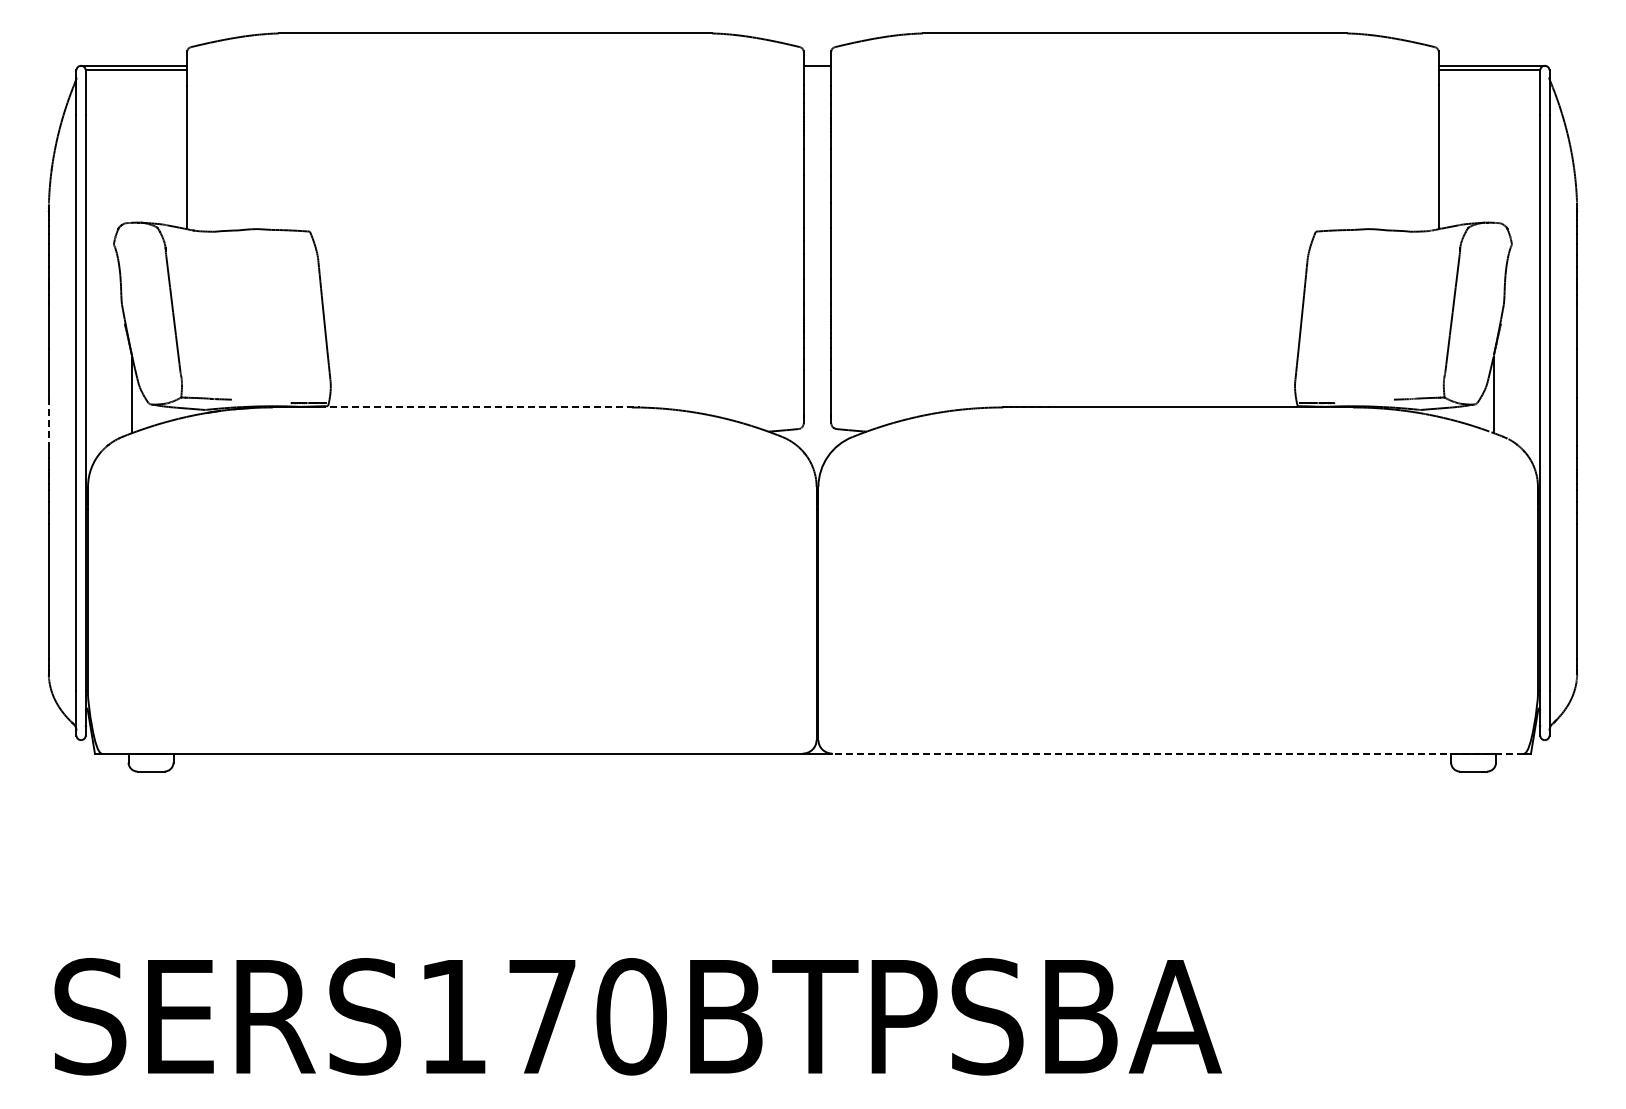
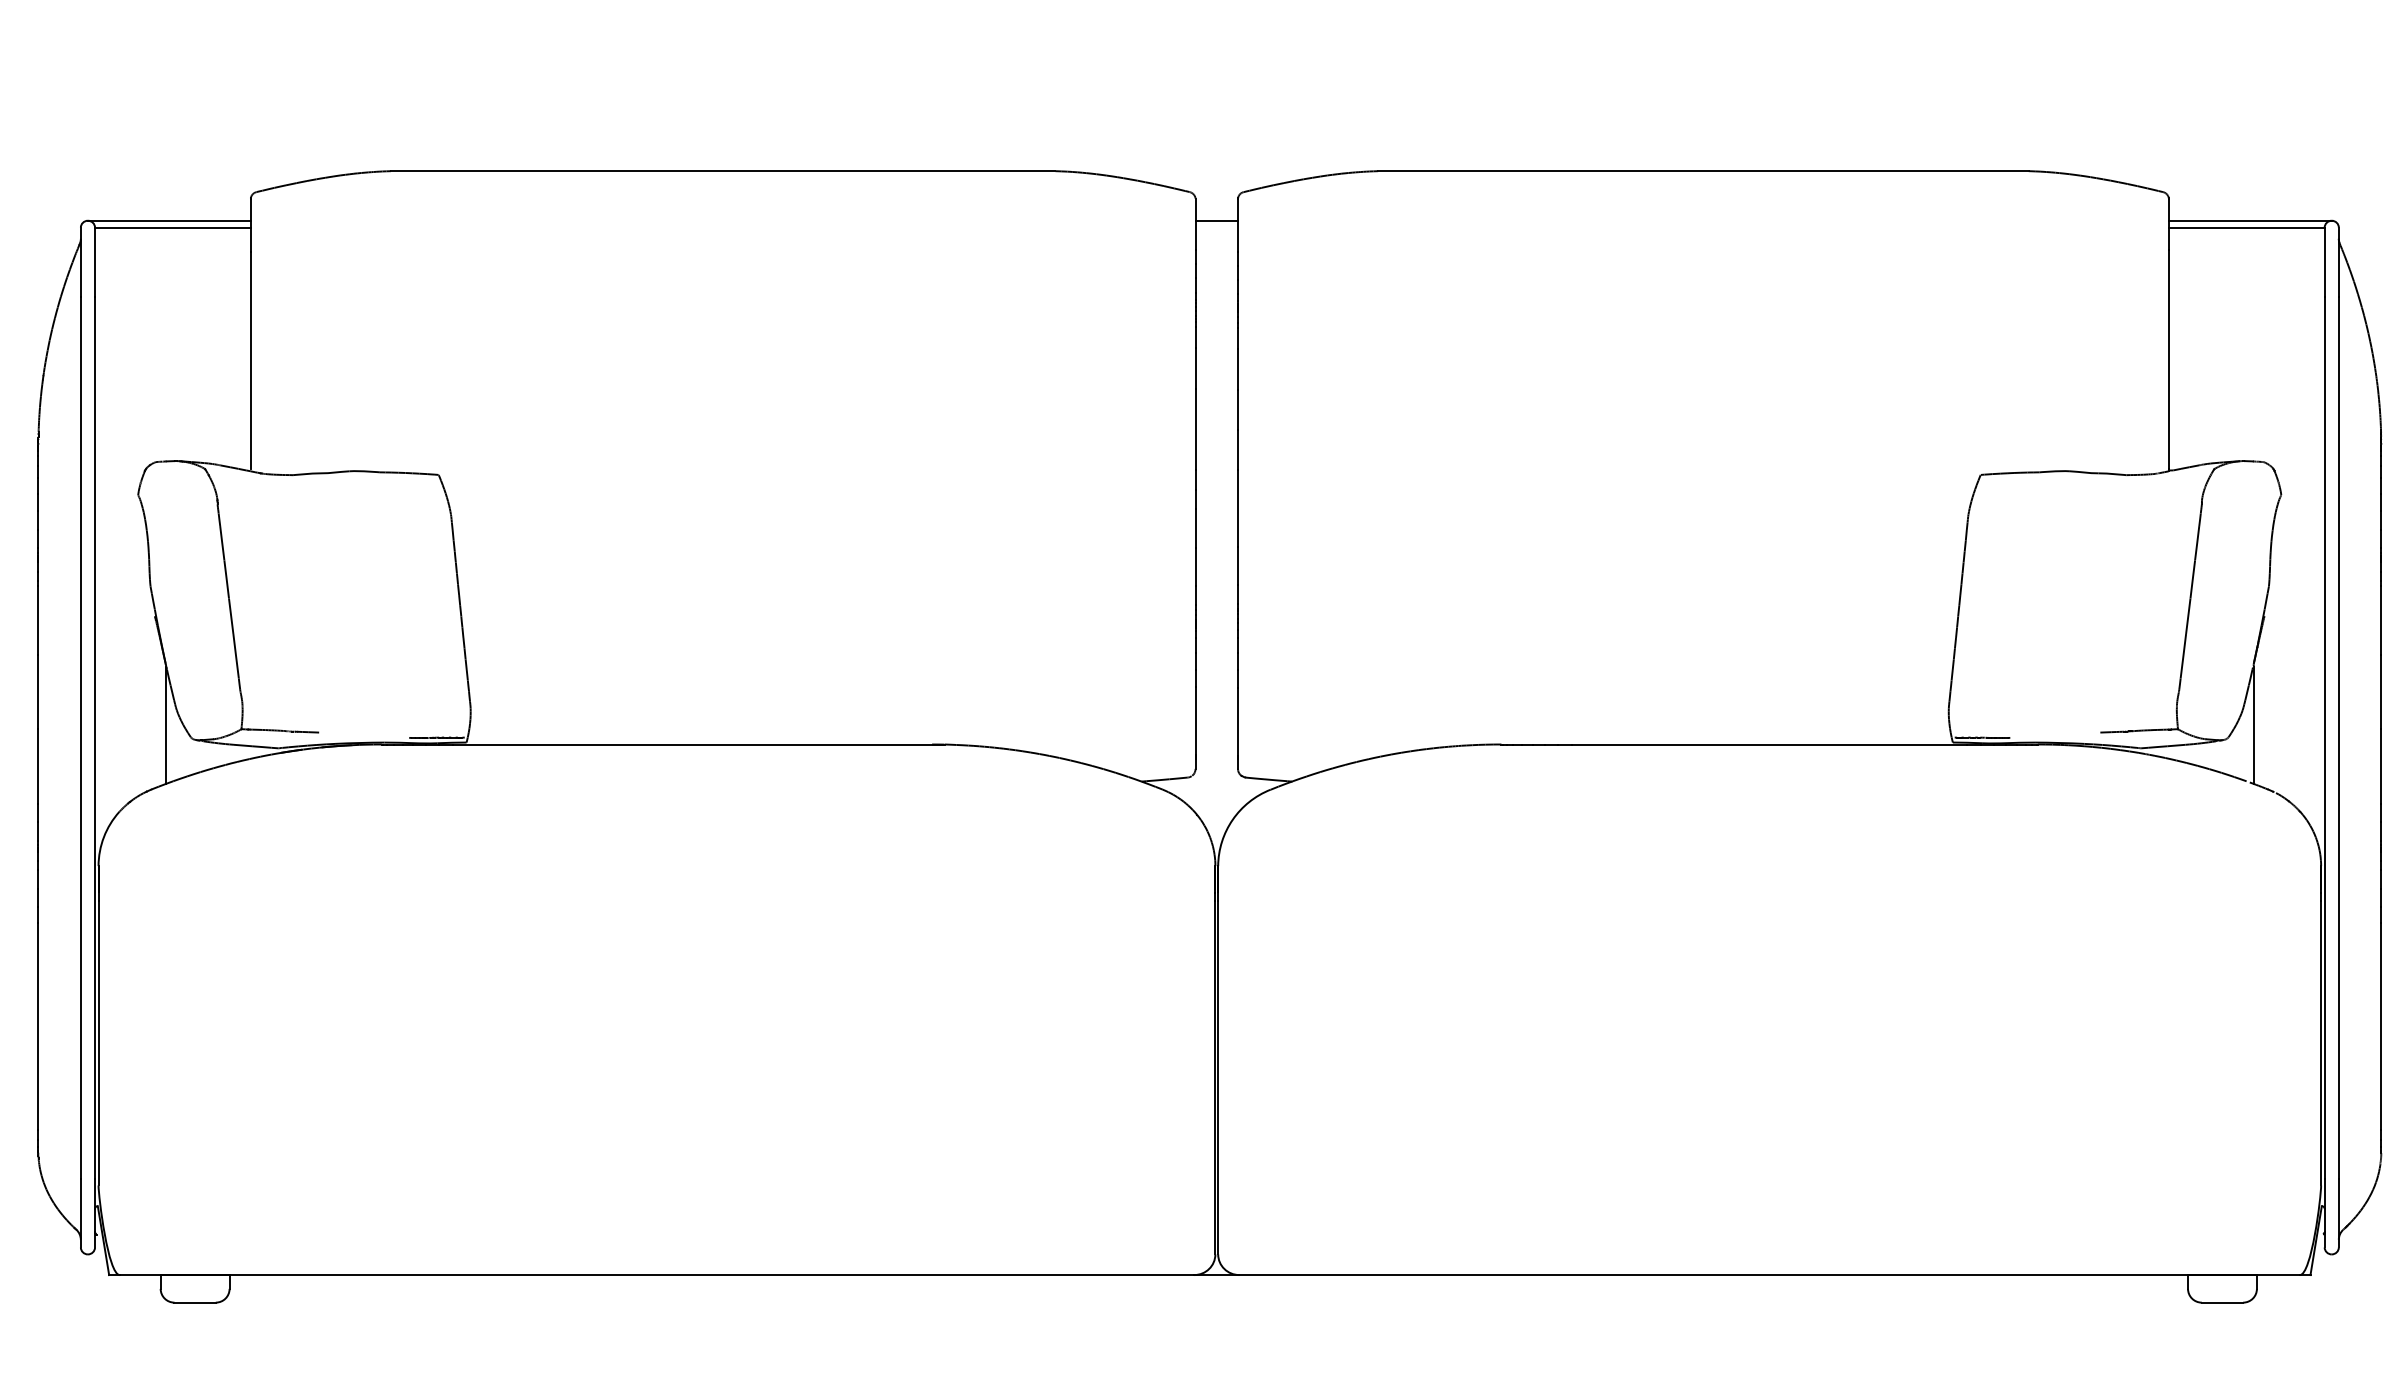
line: (479, 407) -> (698, 744), dashed -> solid
line: (48, 422) -> (37, 767), dashed -> solid
line: (1178, 753) -> (1770, 1274), dashed -> solid

